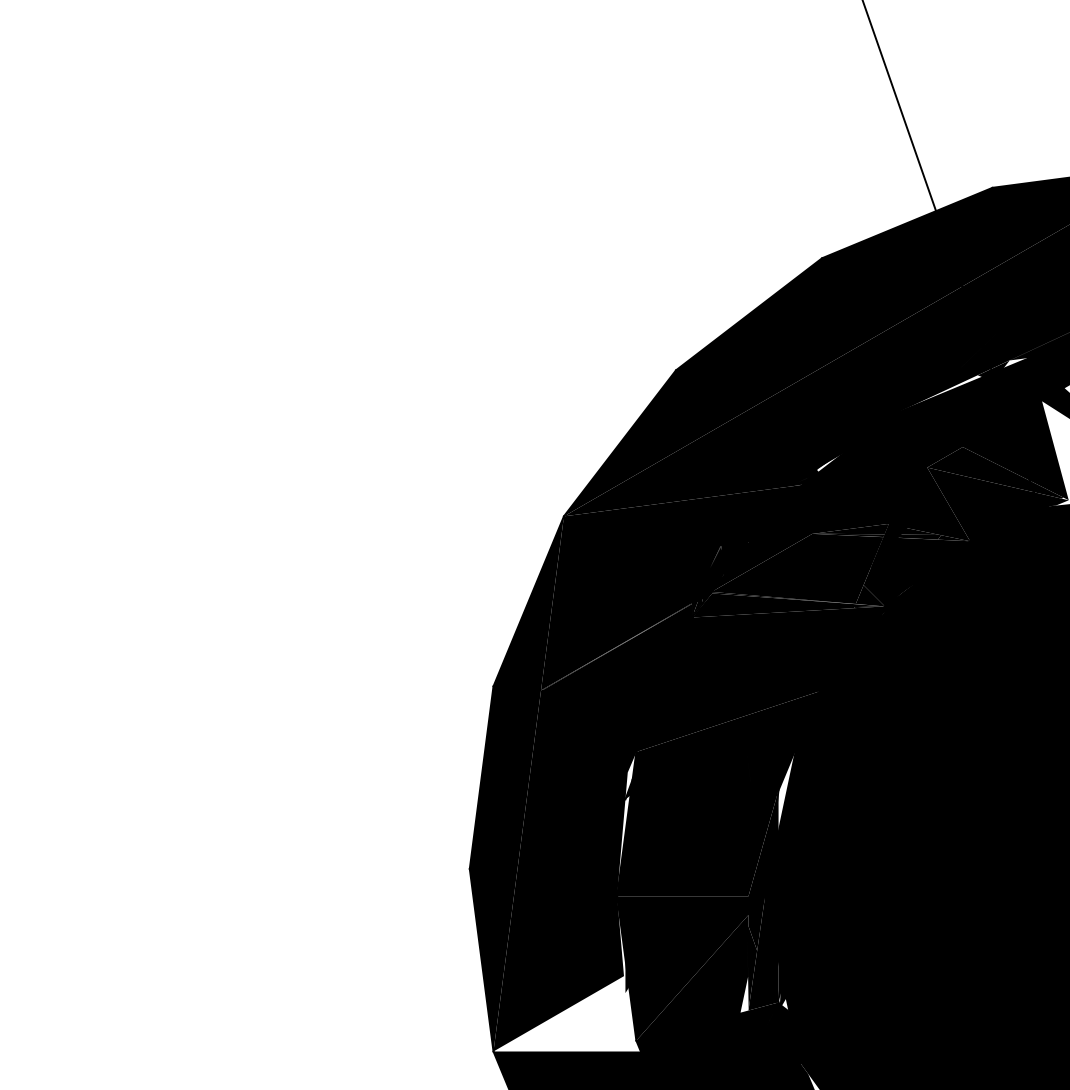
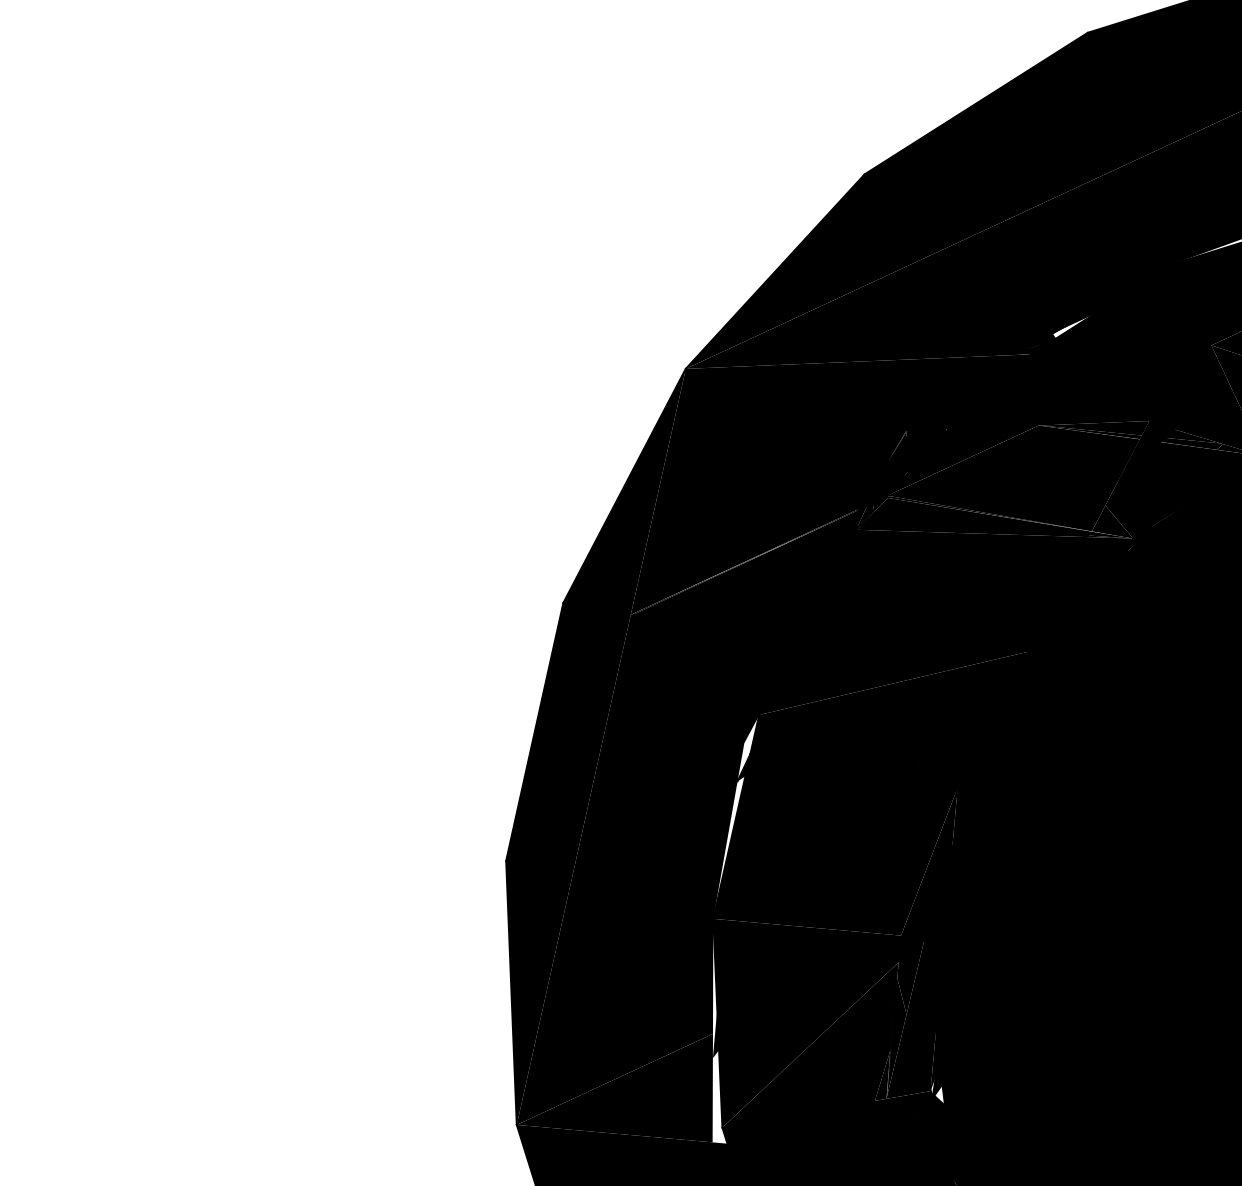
fill: (787, 789) -> (970, 787), added
fill: (744, 994) -> (882, 1075), added
fill: (561, 1013) -> (618, 1079), added

